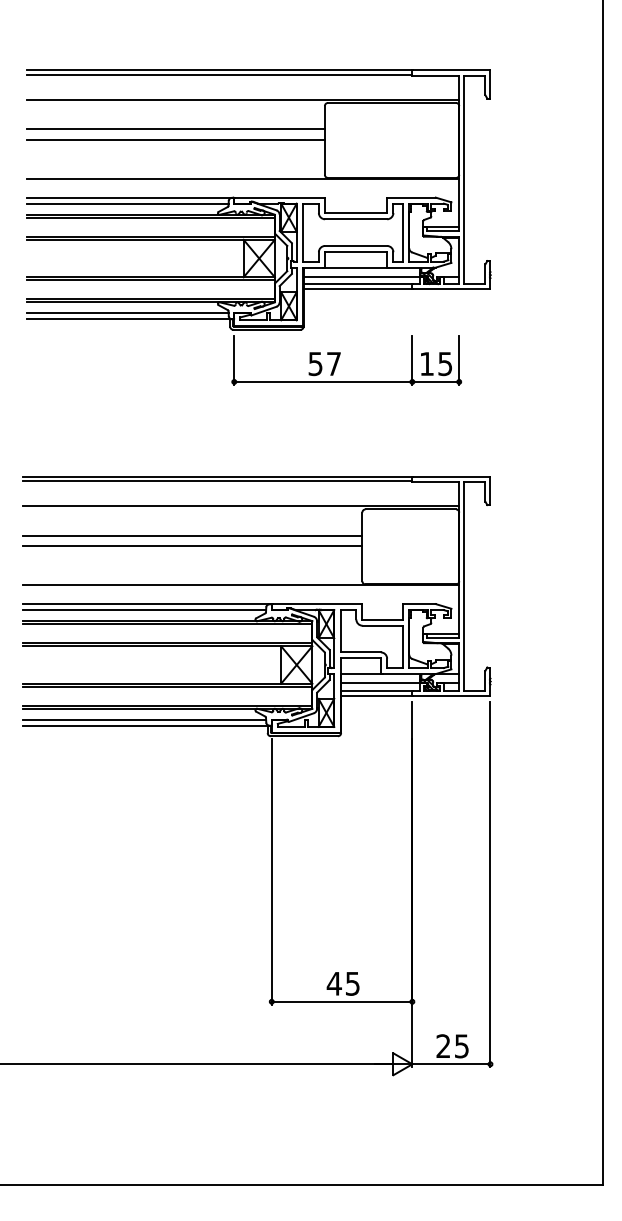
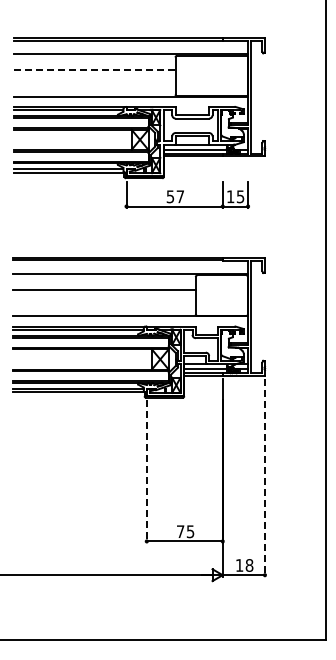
line: (174, 128) -> (94, 69), solid -> dashed
line: (174, 139) -> (94, 75), removed
line: (191, 546) -> (103, 295), removed
line: (271, 872) -> (146, 471), solid -> dashed
line: (489, 885) -> (264, 478), solid -> dashed
text: (334, 983) -> (180, 531), 45 -> 75
text: (452, 1046) -> (244, 565), 25 -> 18

